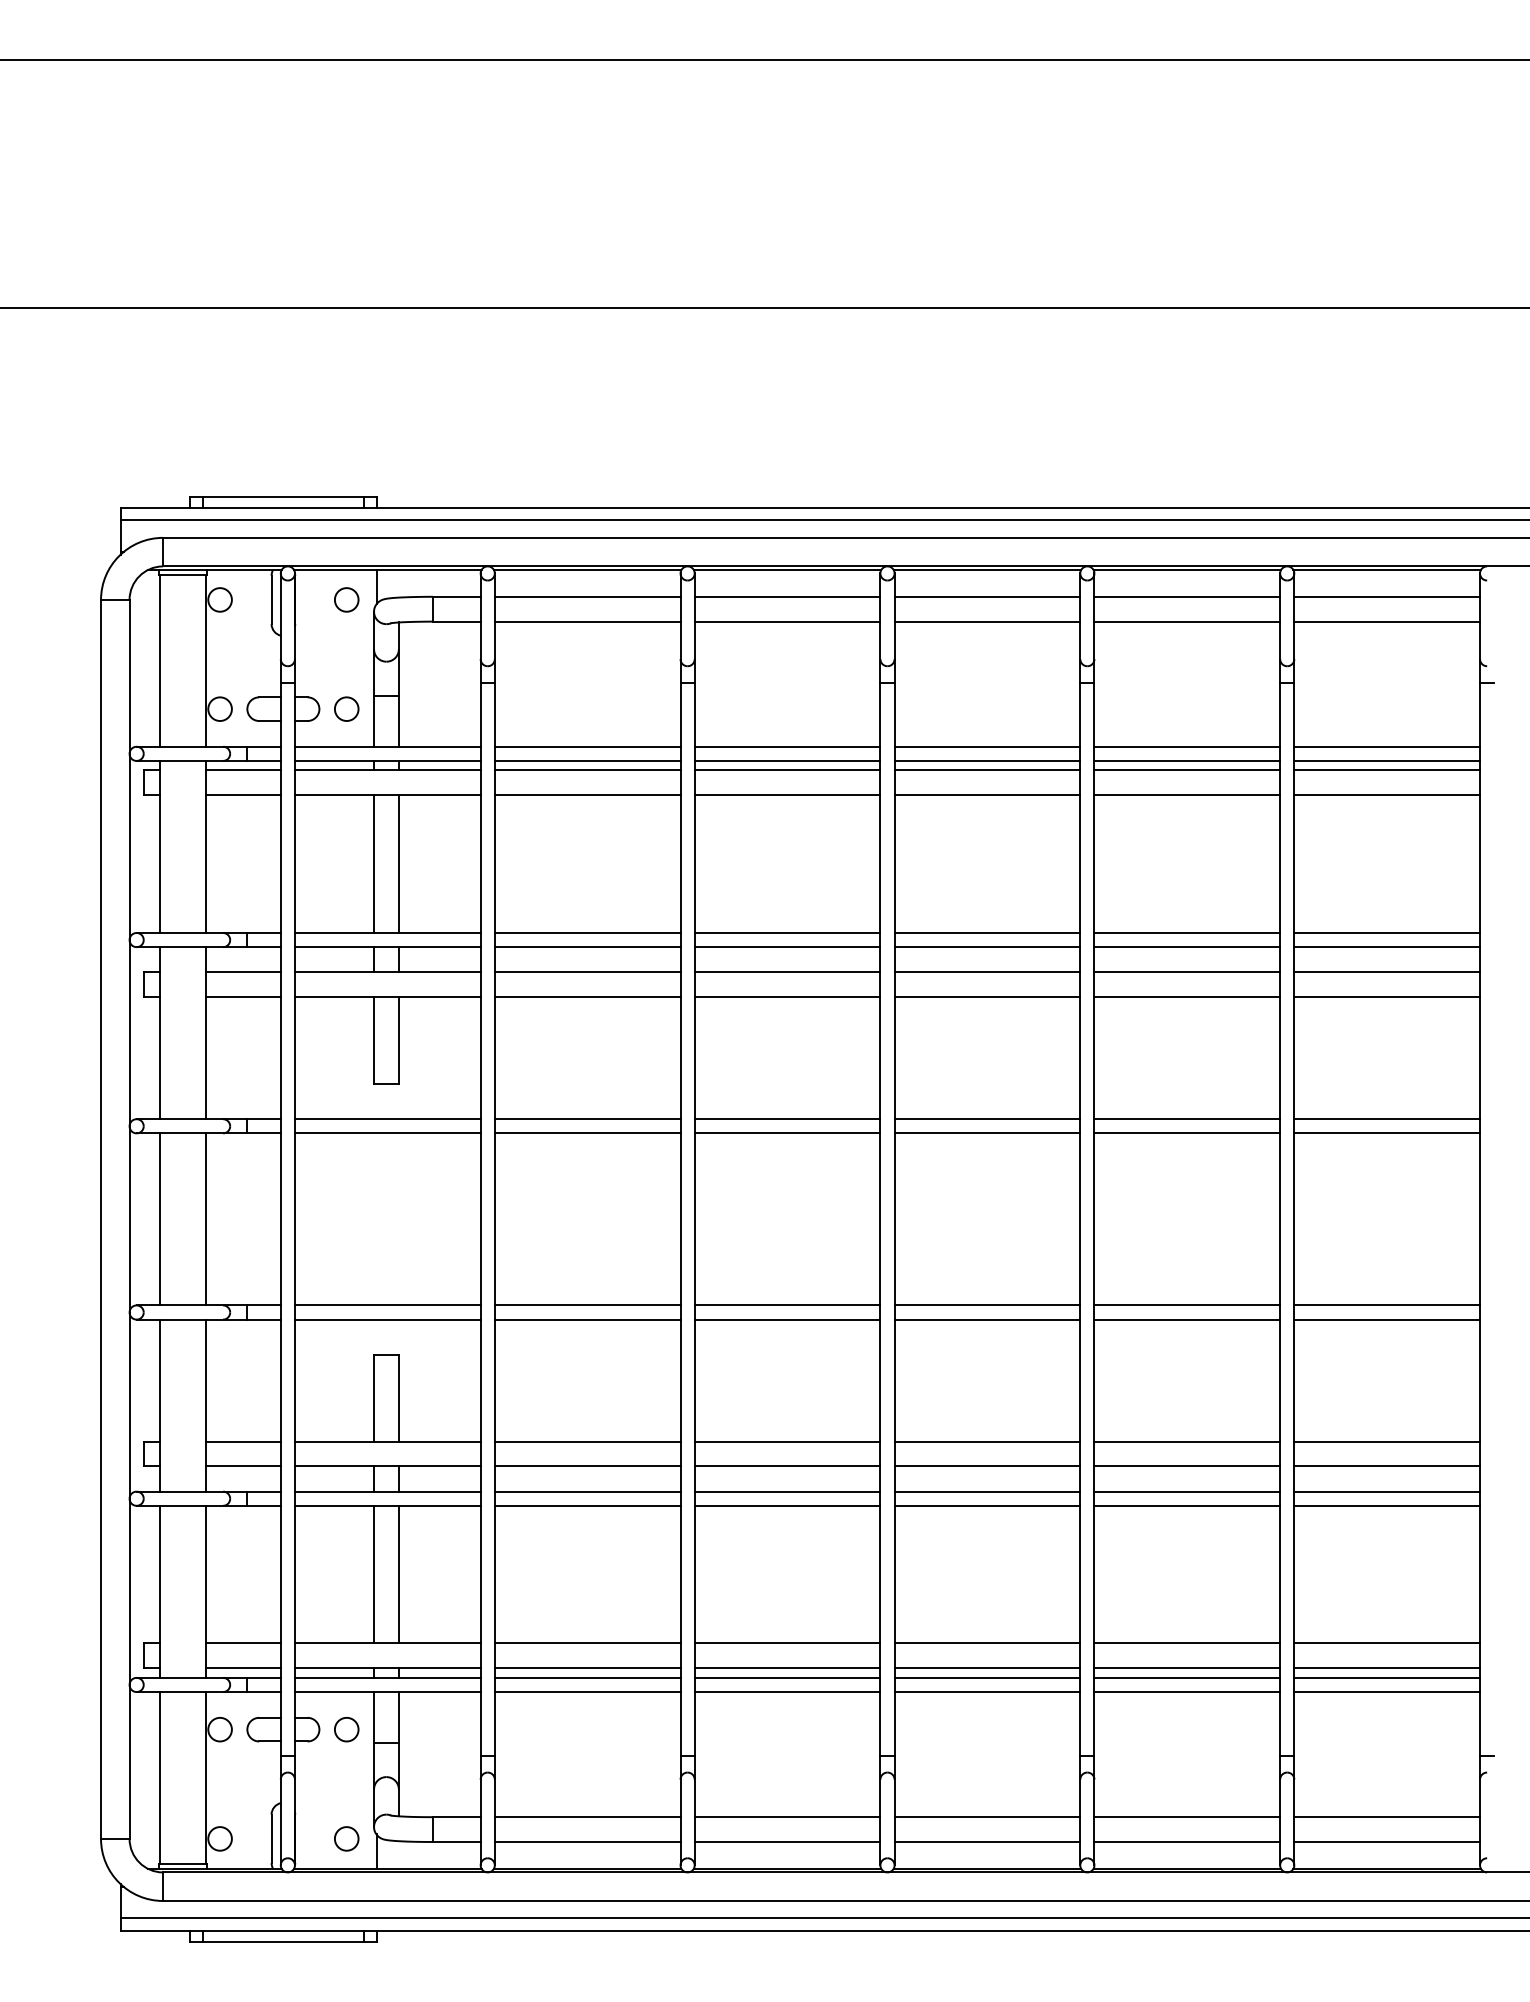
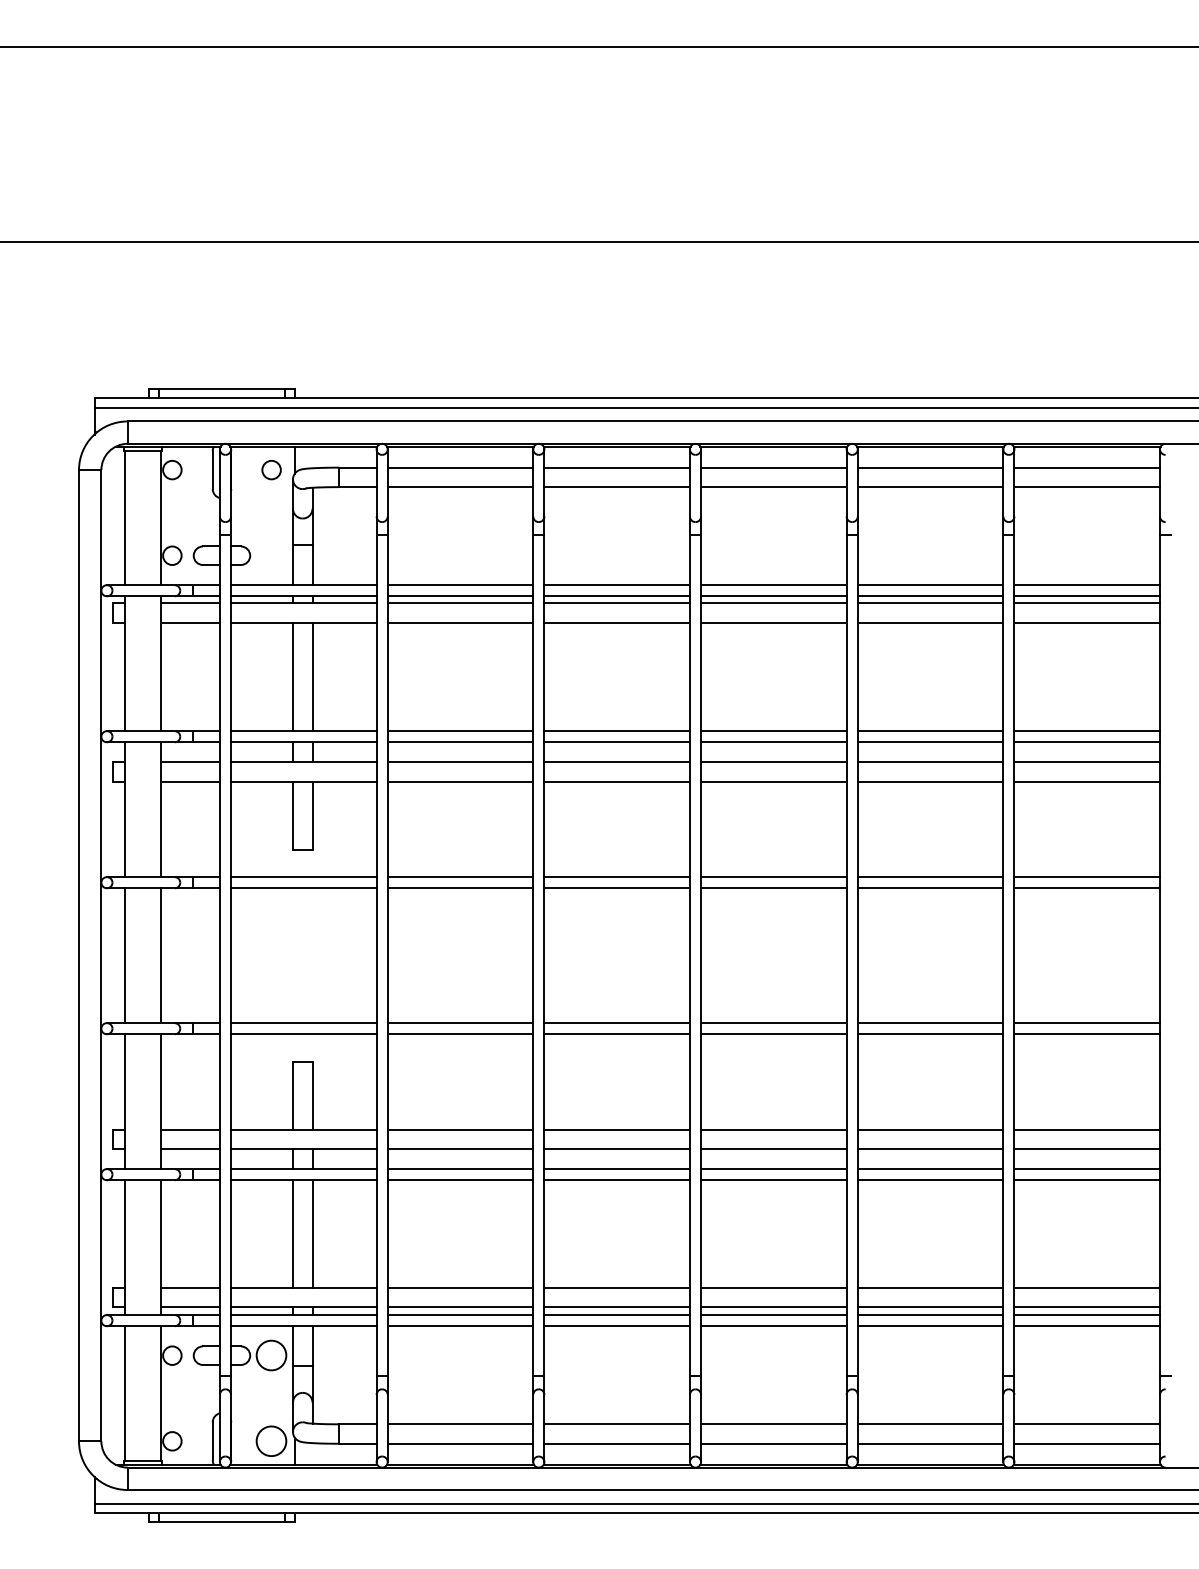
circle: (346, 708) -> (271, 555), removed
circle: (346, 1729) -> (271, 1355), size x1.6
circle: (346, 1838) -> (271, 1441), size x1.6

